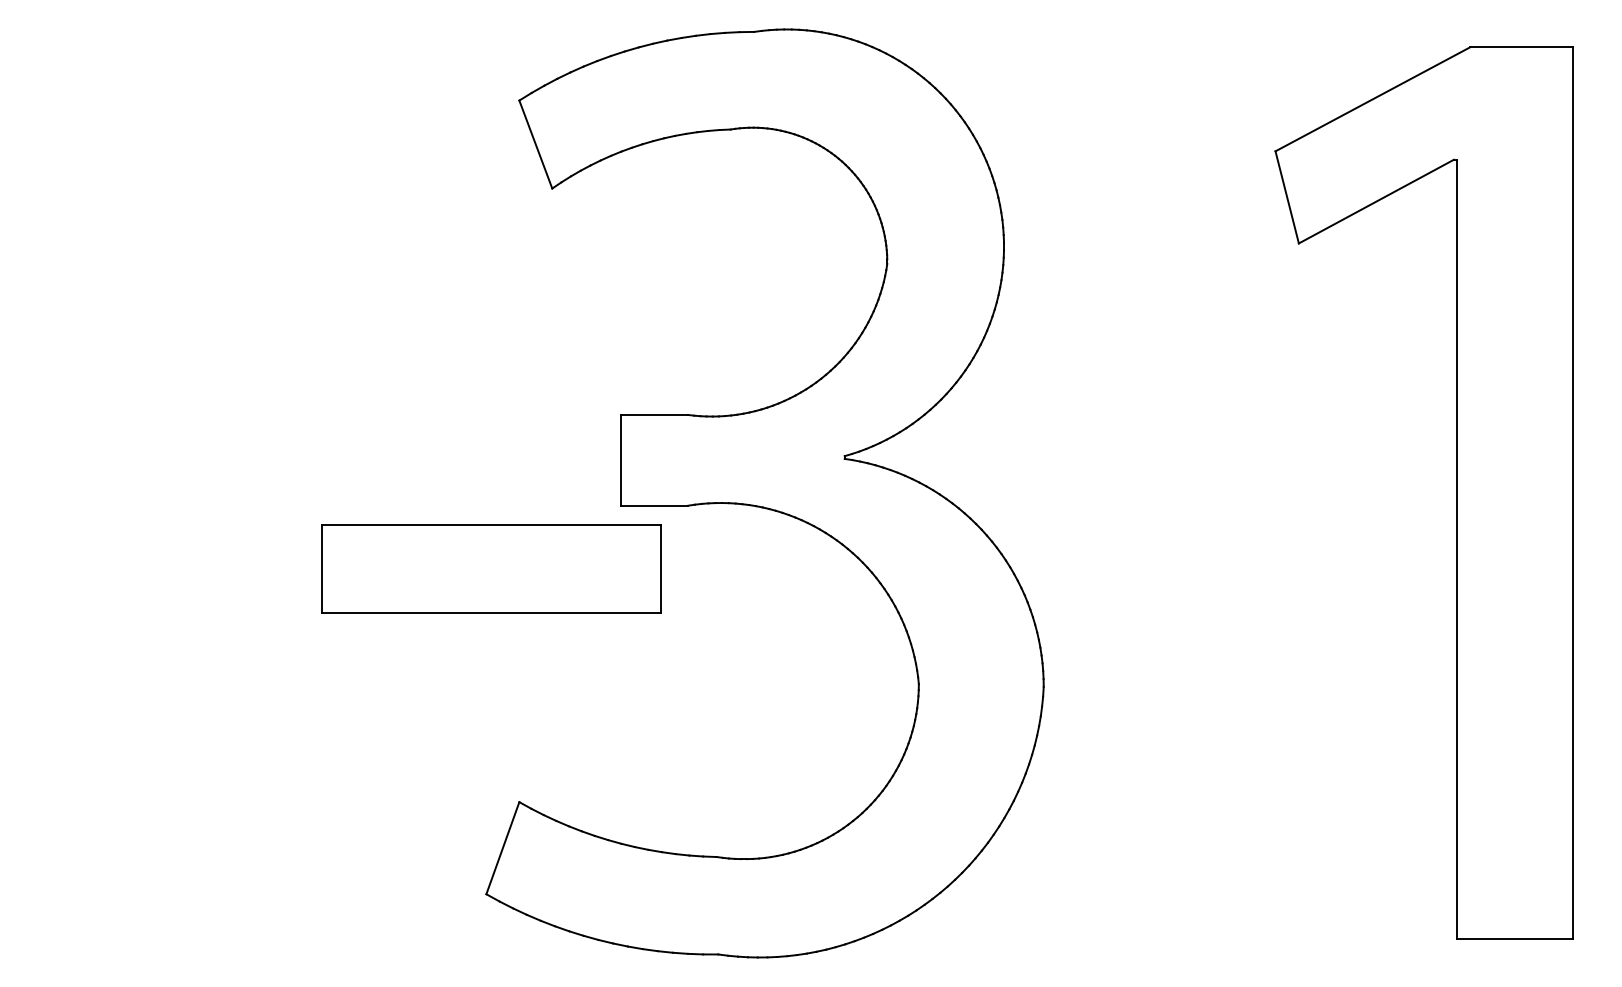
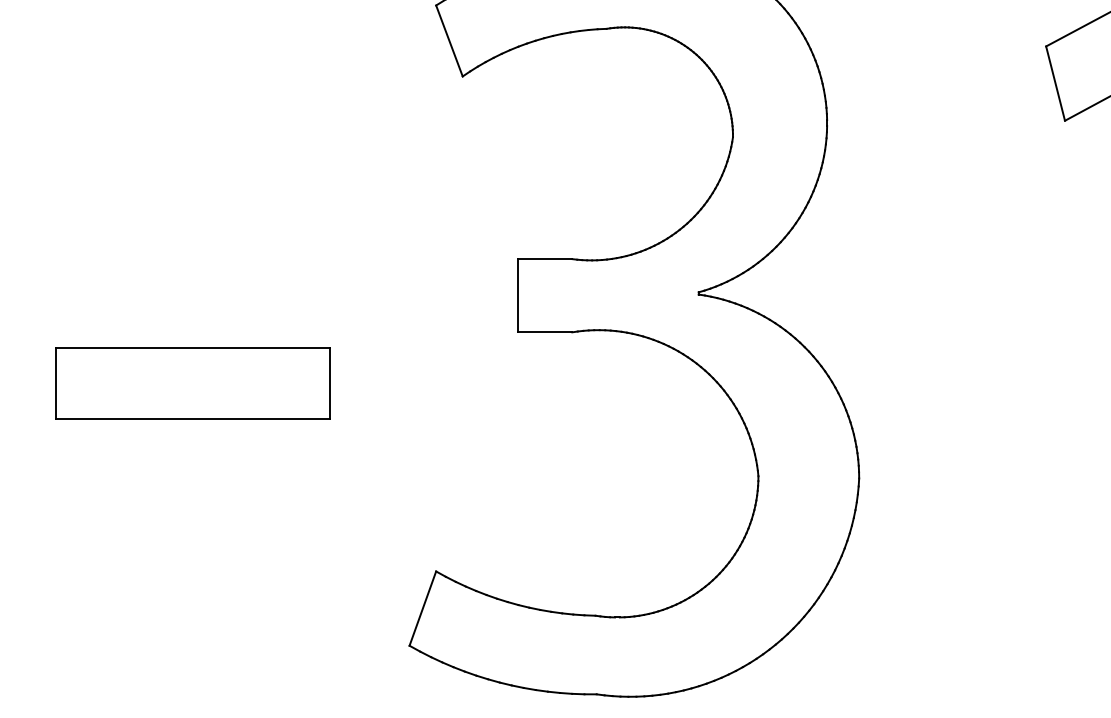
part: (491, 568) -> (193, 382), moved

